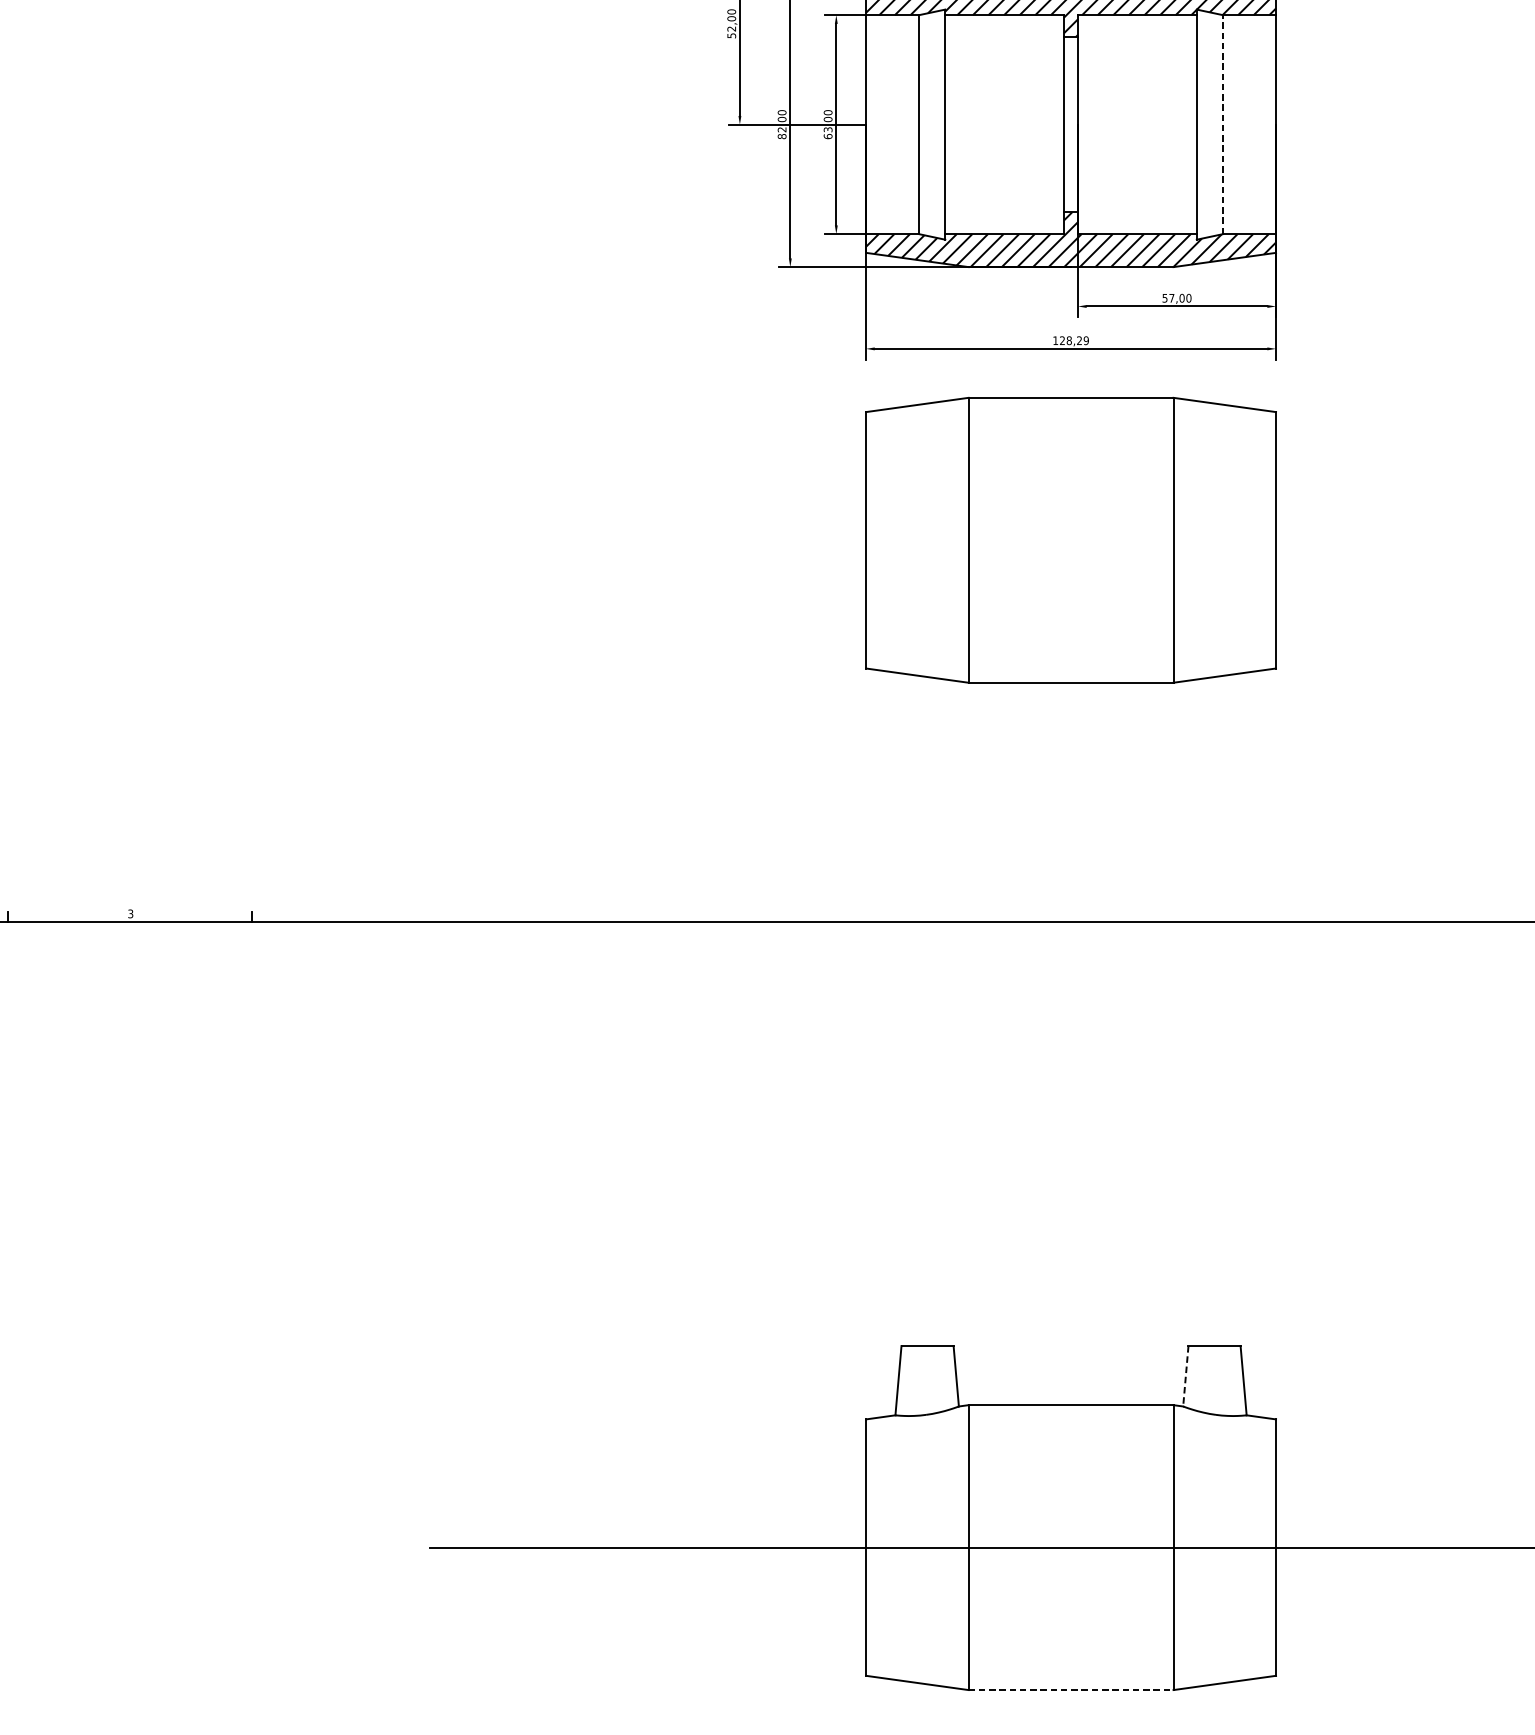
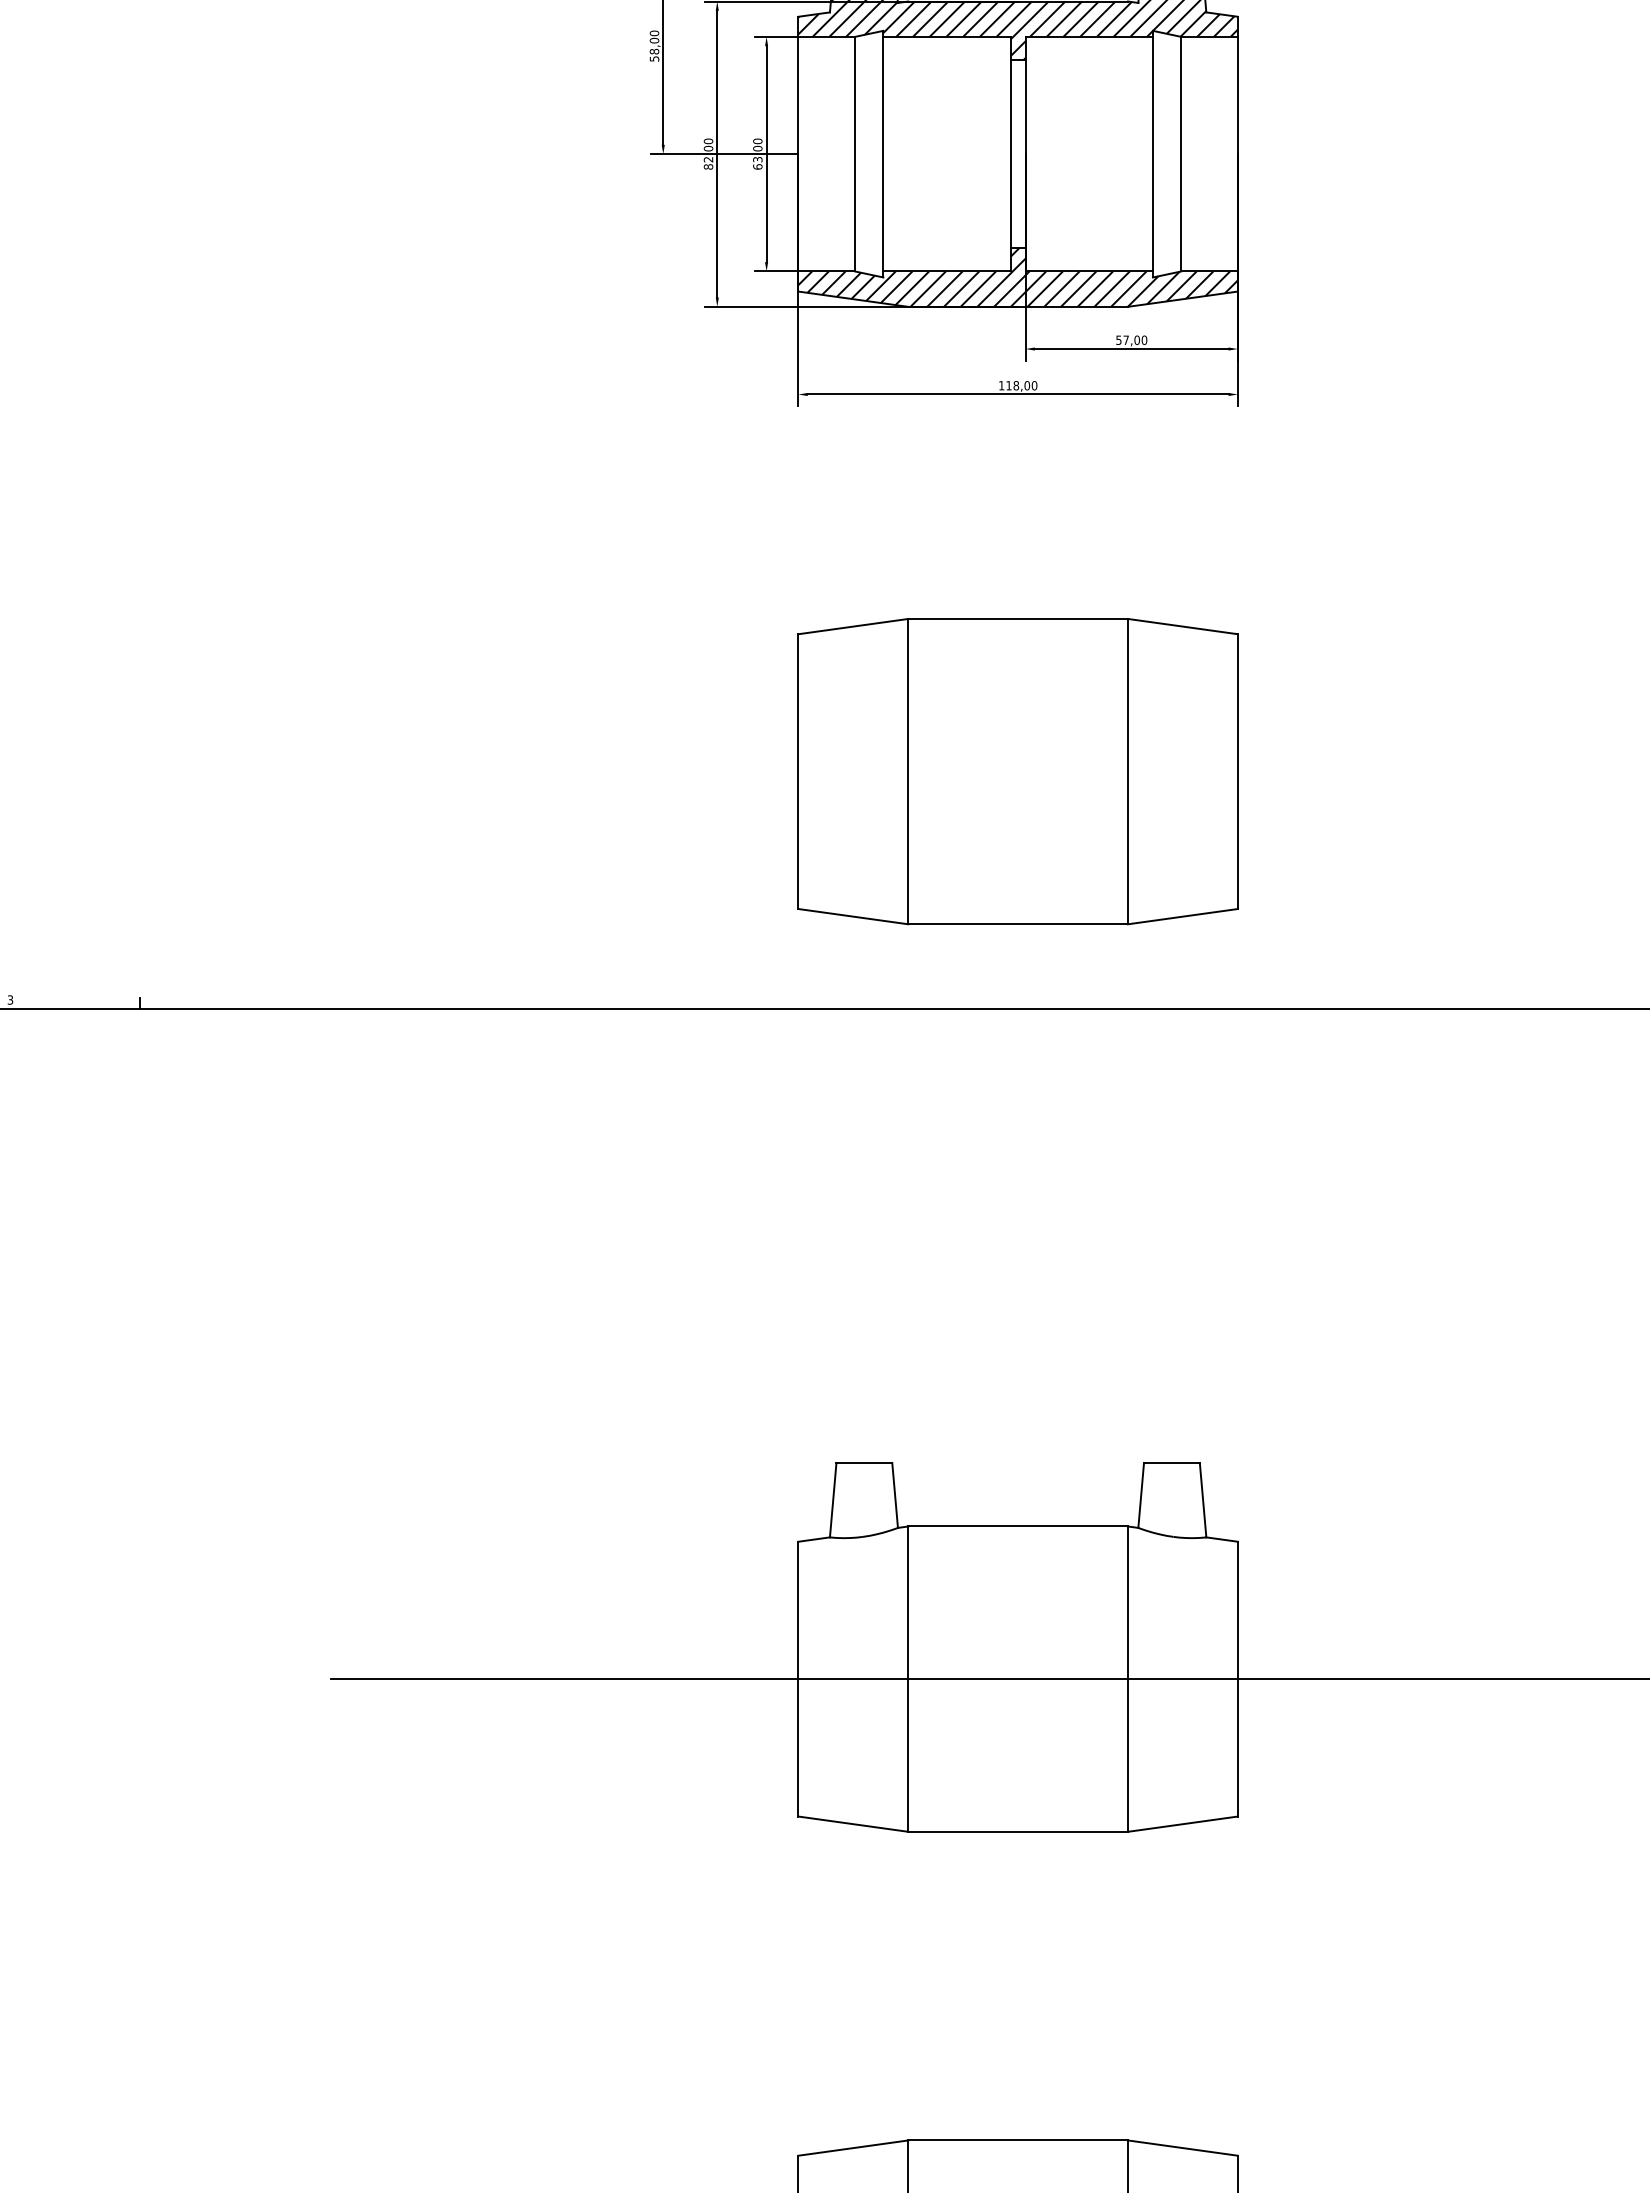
text: (731, 28) -> (654, 51), 52,00 -> 58,00
line: (1223, 124) -> (1181, 153), dashed -> solid
text: (1074, 340) -> (1021, 385), 128,29 -> 118,00
part: (1070, 540) -> (1017, 771), moved
line: (1186, 1377) -> (1141, 1496), dashed -> solid
line: (1071, 1689) -> (1018, 1831), dashed -> solid

